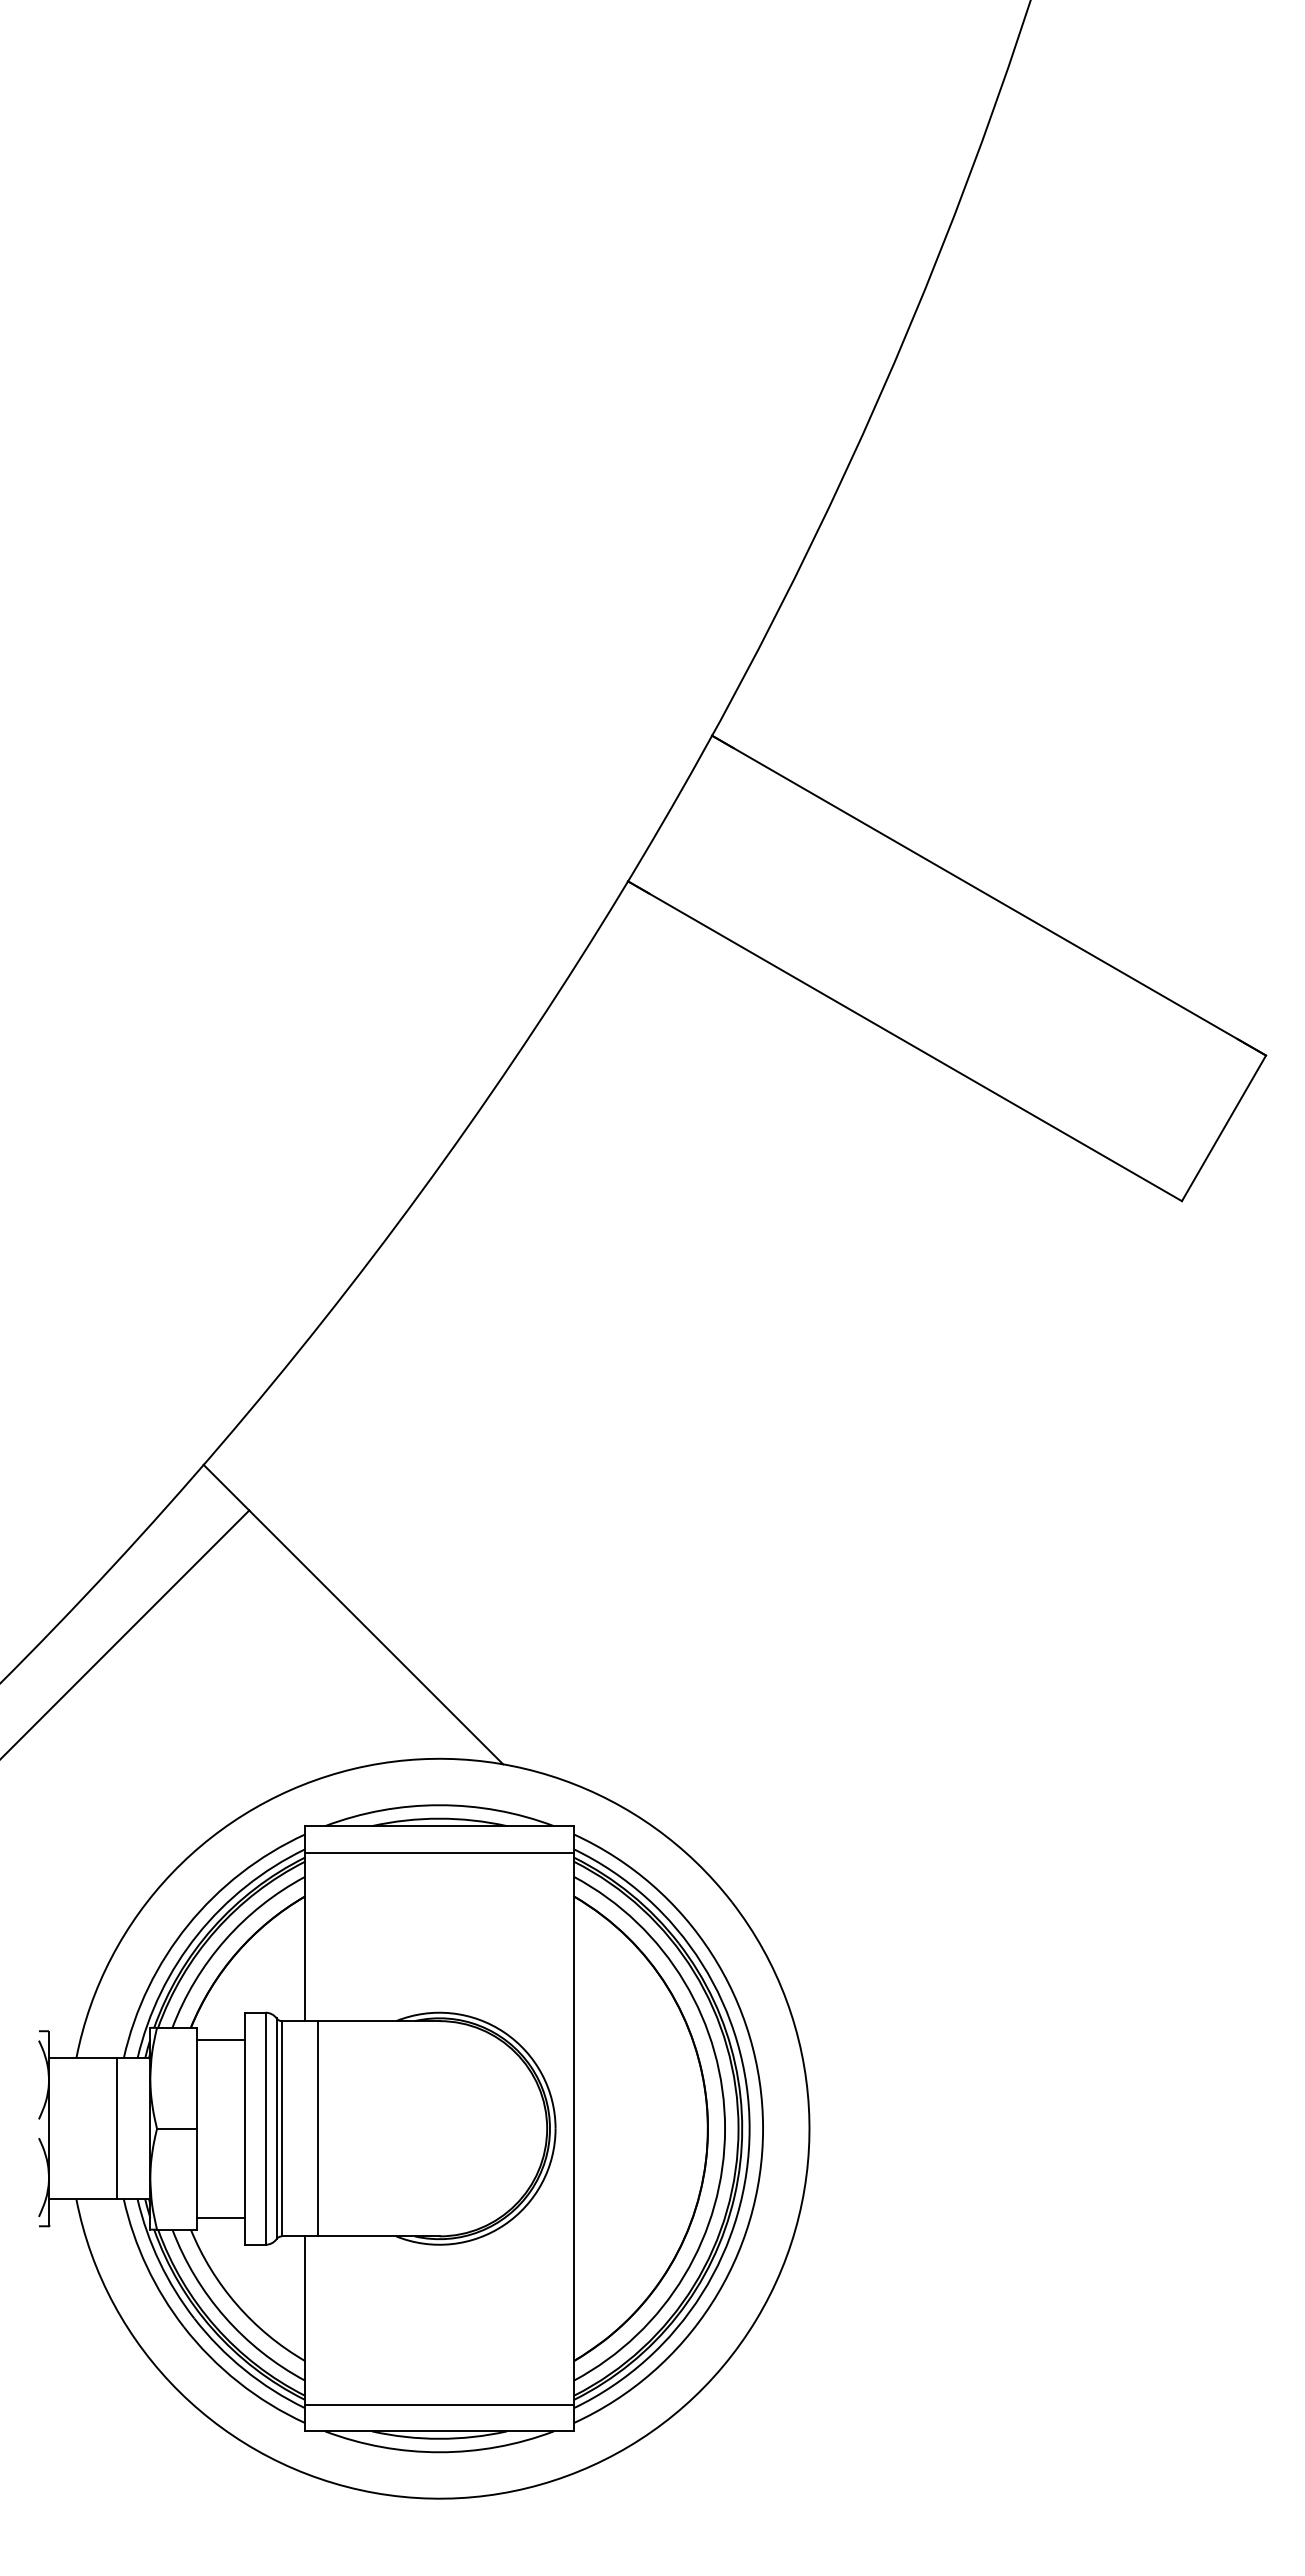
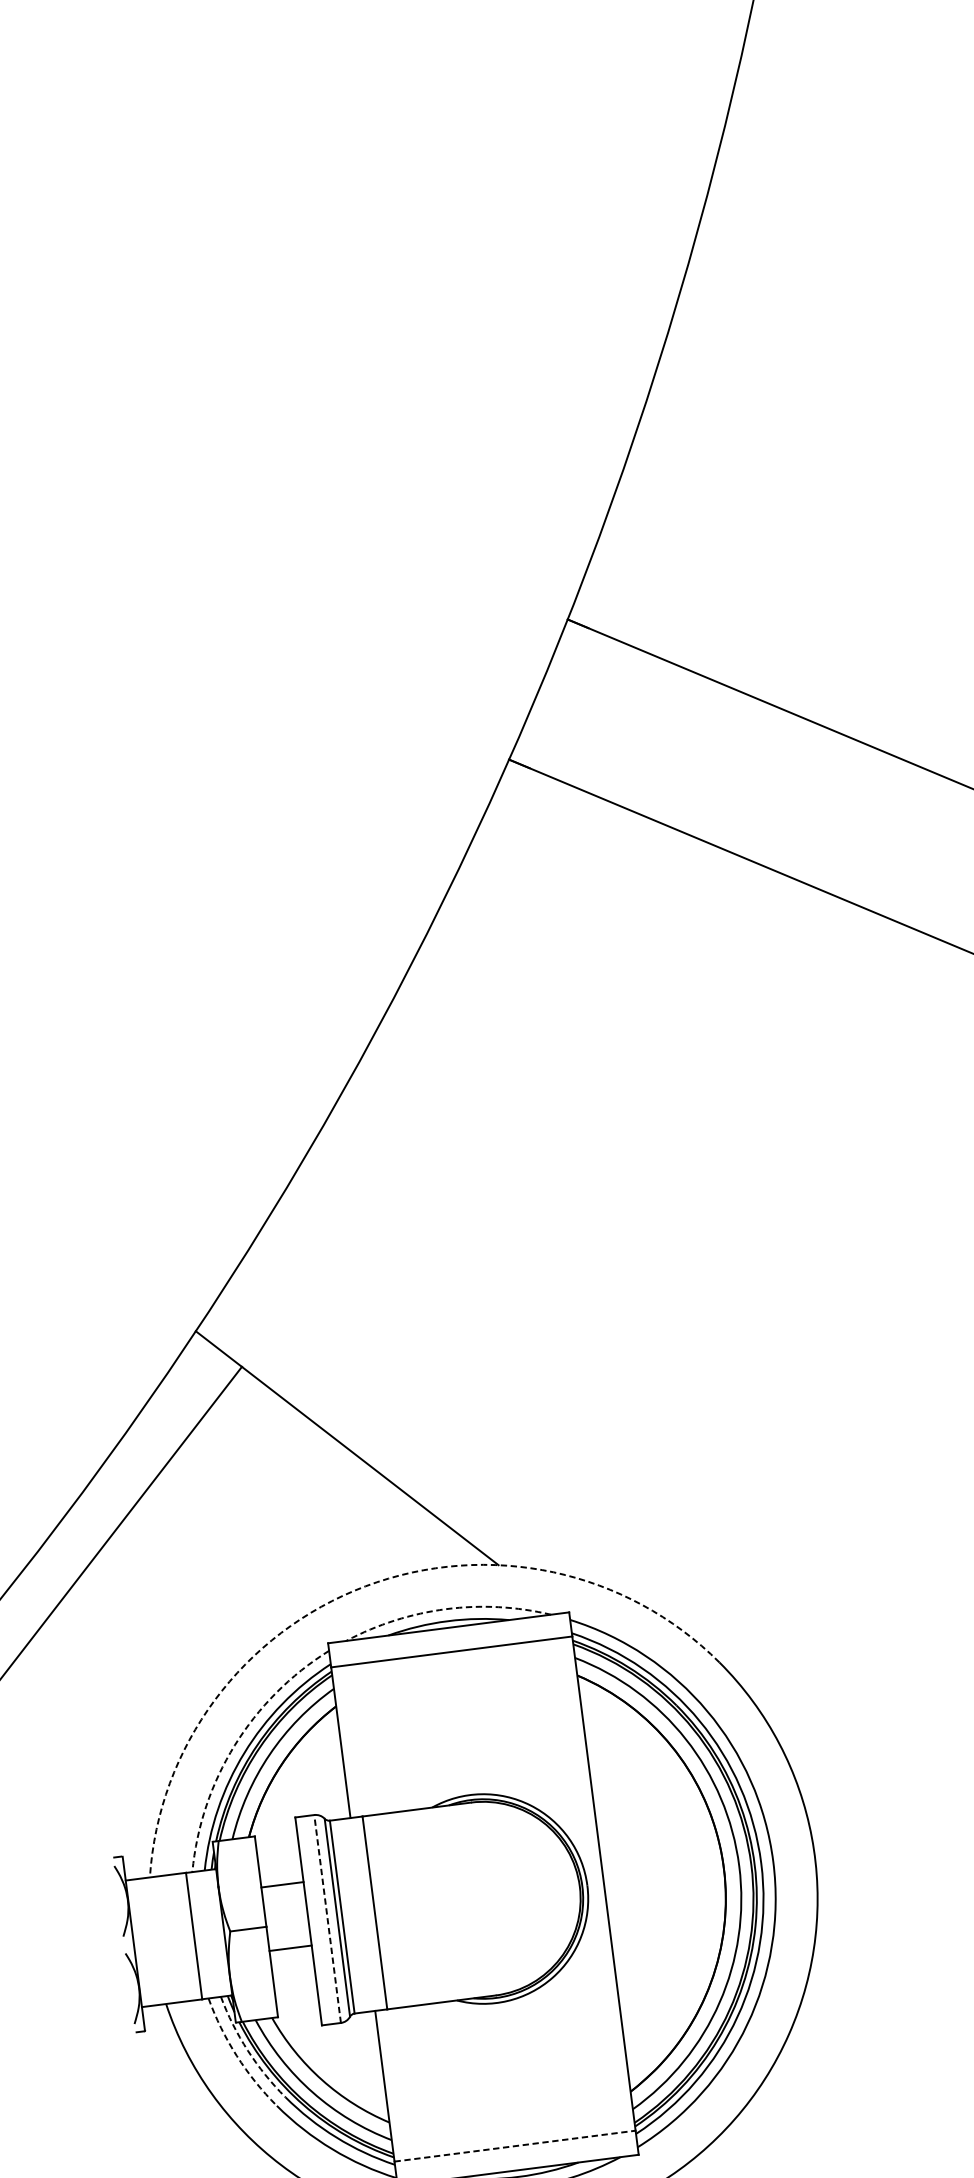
arc: (354, 1768) -> (365, 1585), solid -> dashed
arc: (439, 1805) -> (446, 1609), solid -> dashed
arc: (188, 1925) -> (235, 1745), solid -> dashed
line: (220, 2039) -> (282, 1884), moved
line: (265, 2128) -> (327, 1918), solid -> dashed
line: (220, 2217) -> (290, 1948), moved
arc: (159, 2261) -> (247, 2050), solid -> dashed
arc: (146, 2266) -> (236, 2056), solid -> dashed
line: (439, 2404) -> (515, 2146), solid -> dashed

